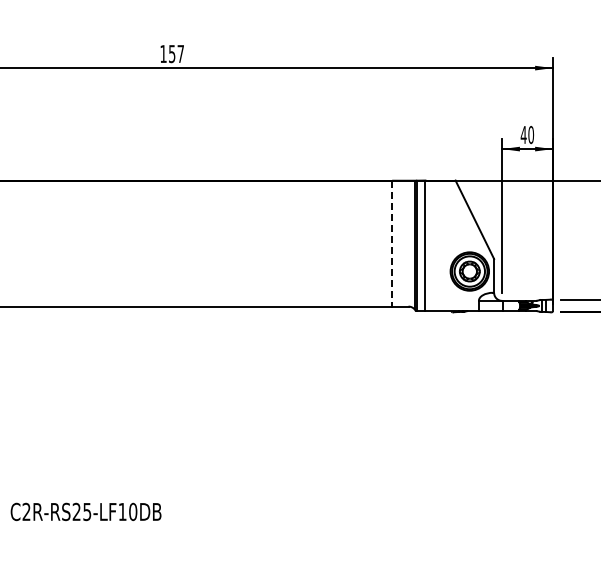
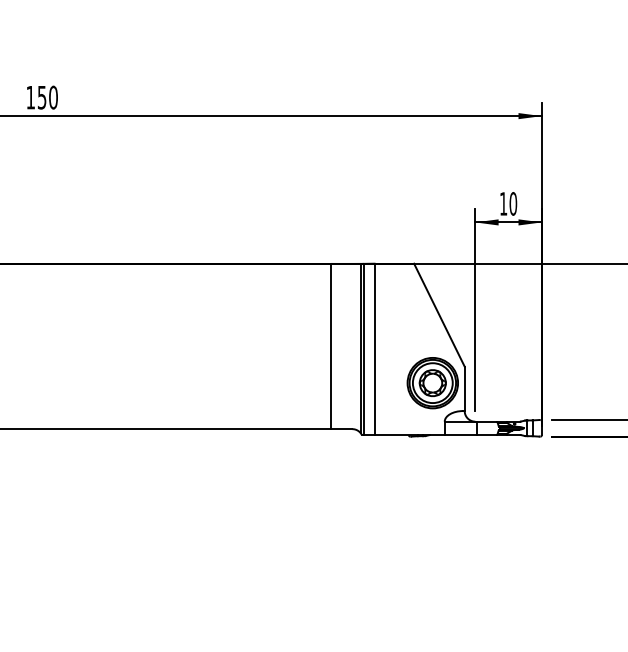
text: (180, 54) -> (53, 98), 157 -> 150
text: (523, 134) -> (503, 203), 40 -> 10
line: (392, 243) -> (331, 346), dashed -> solid

